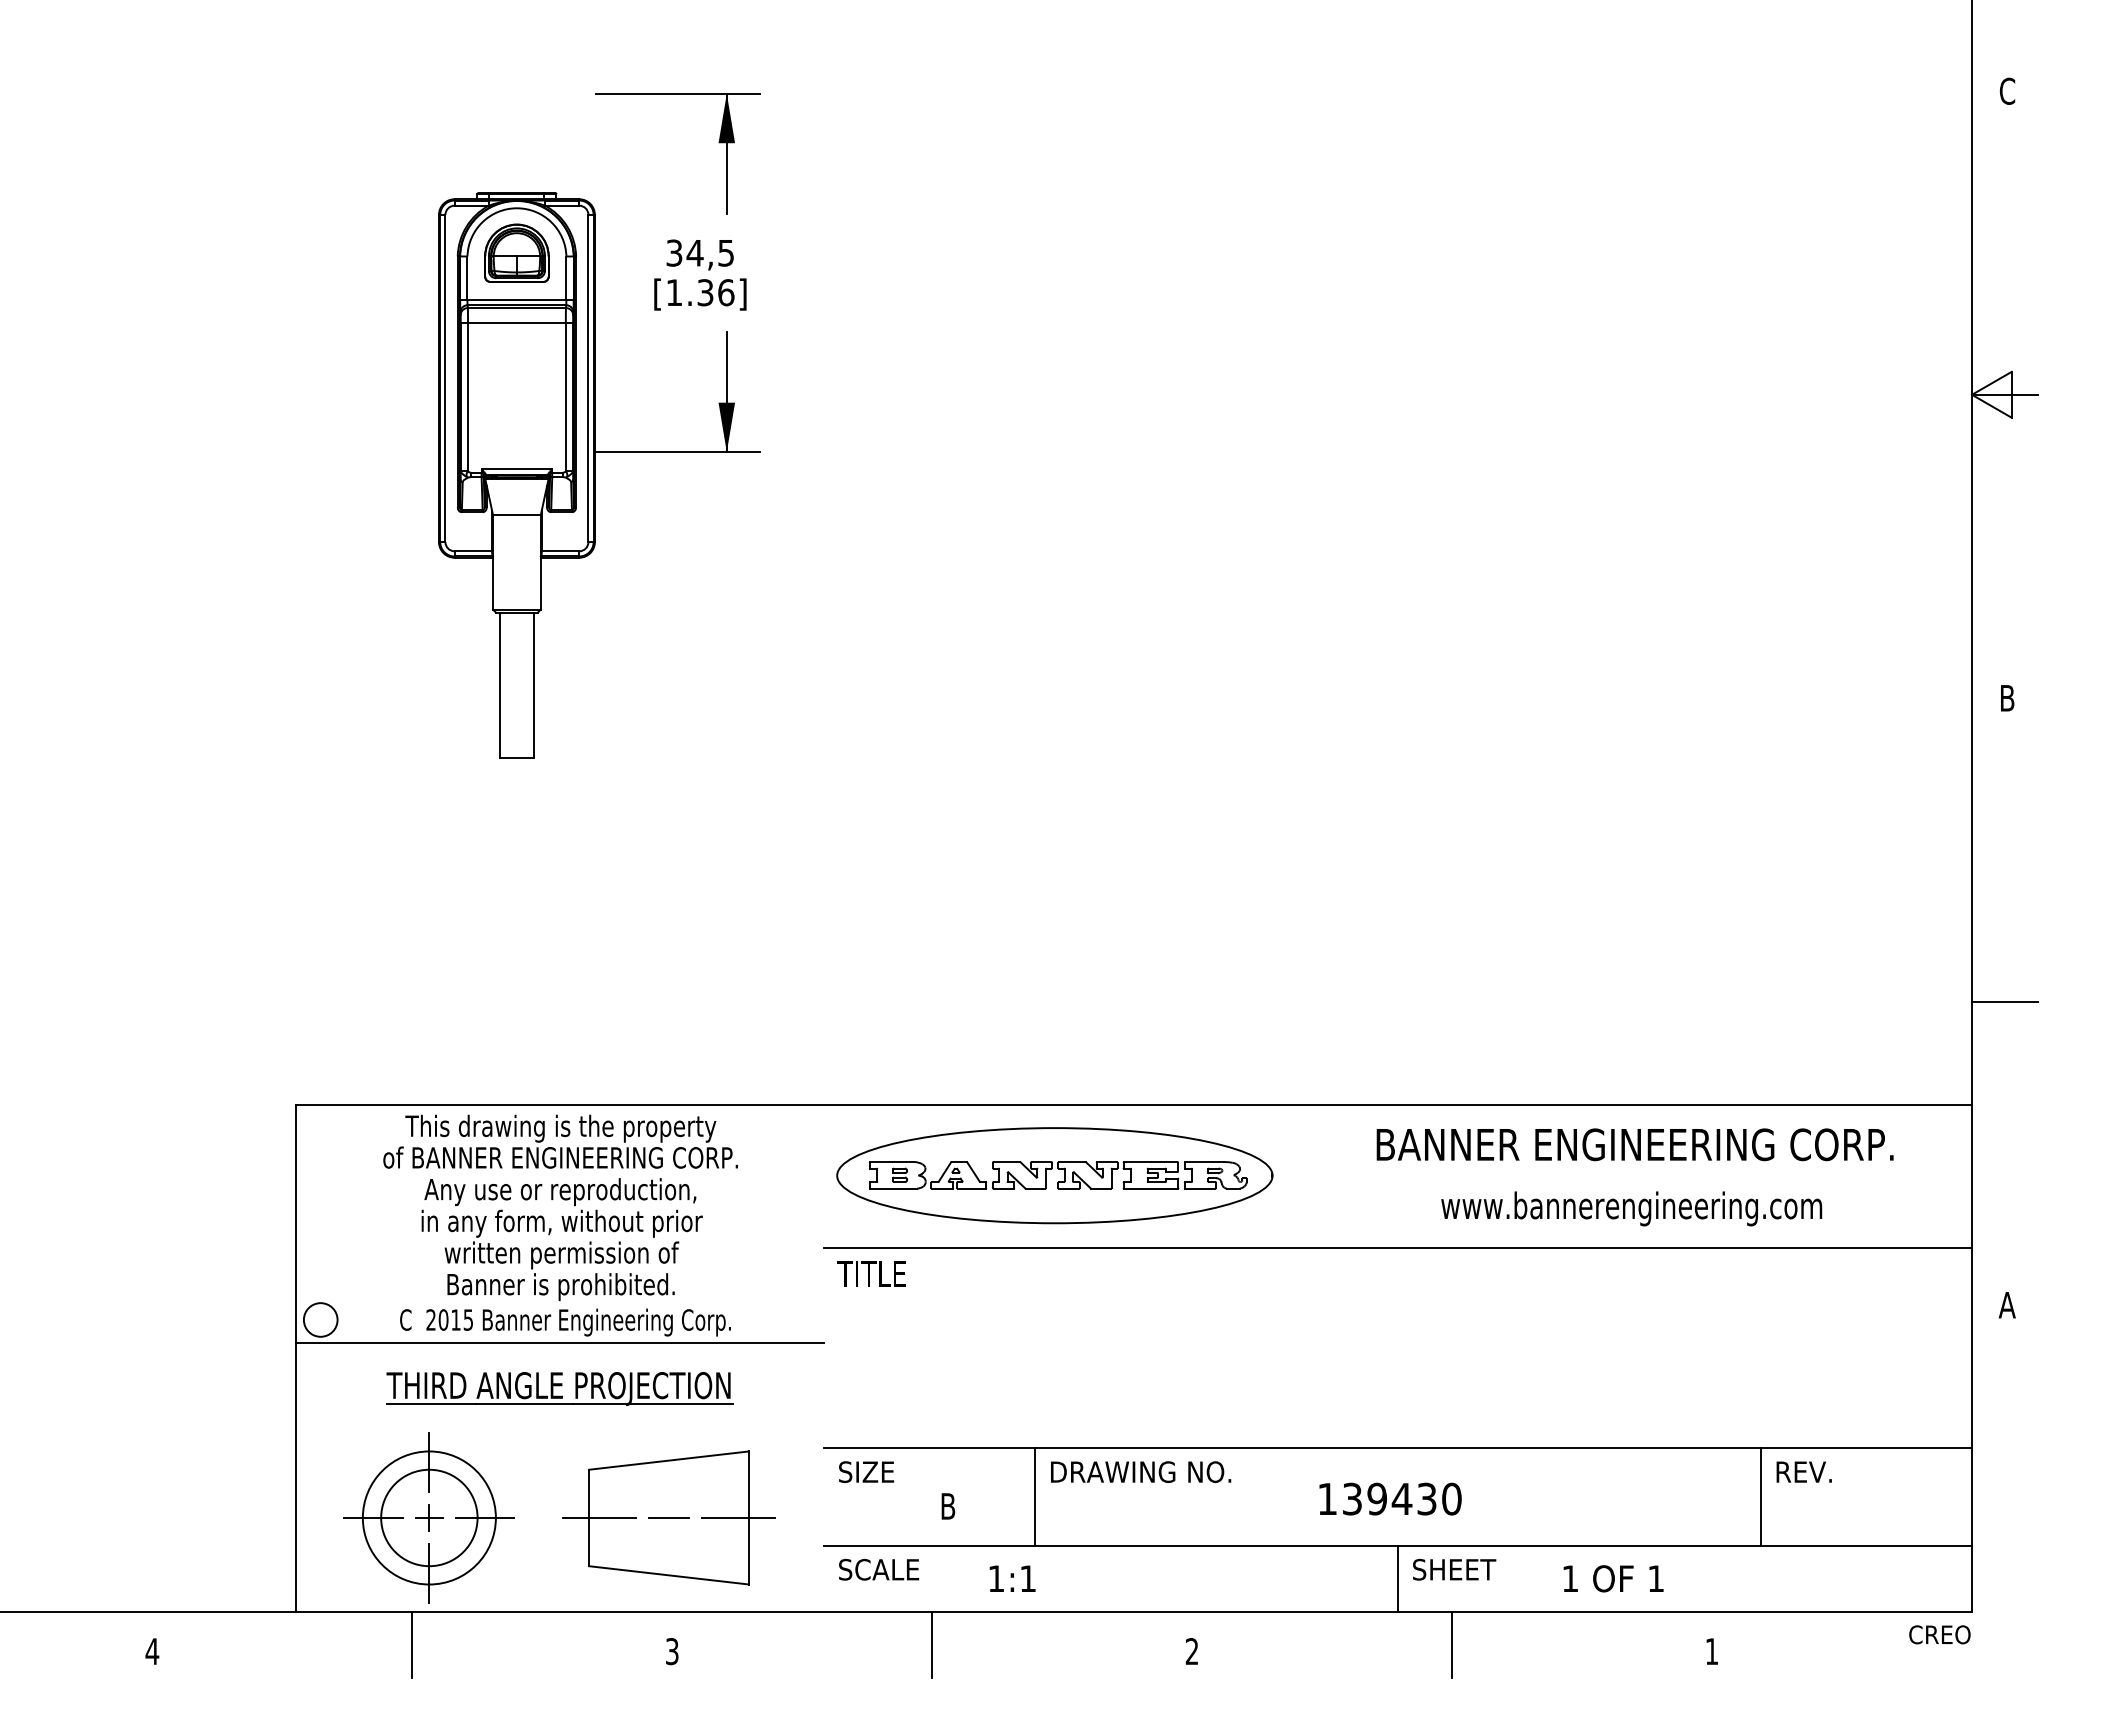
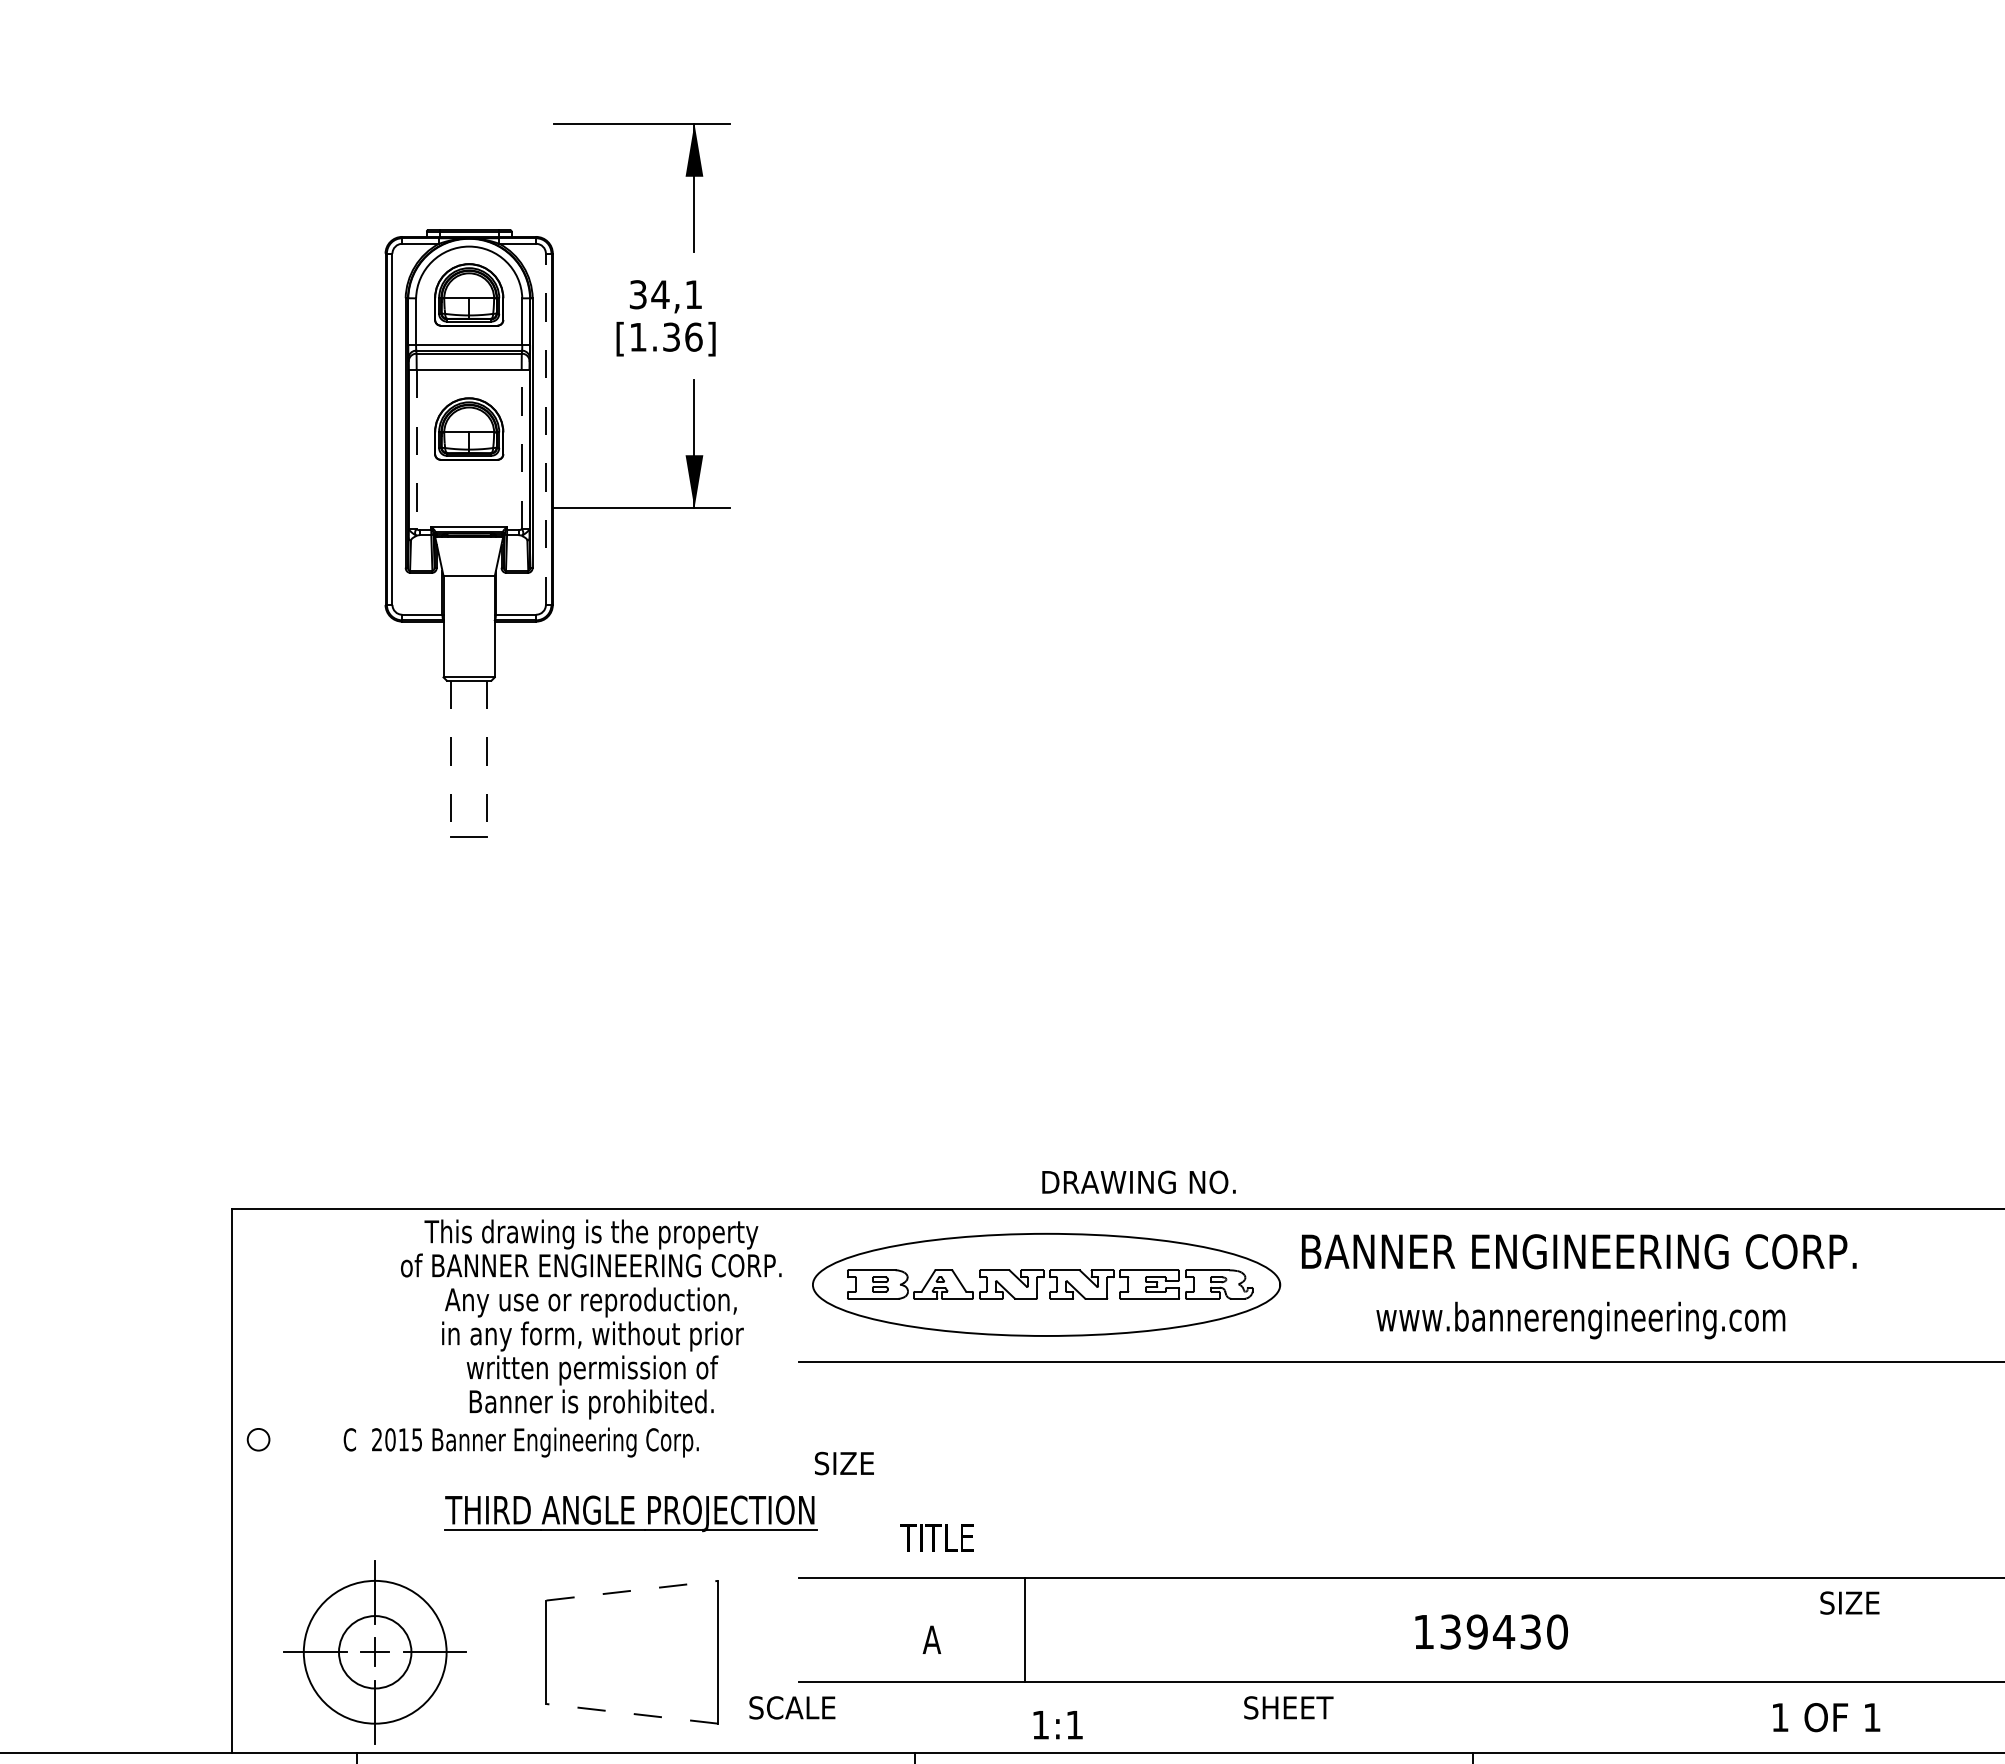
text: (725, 253) -> (693, 295), 34,5 -> 34,1
part: (516, 377) -> (468, 428), added
line: (588, 378) -> (546, 429), solid -> dashed
line: (565, 396) -> (521, 448), solid -> dashed
line: (468, 397) -> (417, 449), solid -> dashed
line: (500, 685) -> (451, 758), solid -> dashed
line: (533, 685) -> (486, 758), solid -> dashed
text: (1634, 1144) -> (1578, 1251), moved
text: (560, 1207) -> (591, 1319), moved
text: (1631, 1208) -> (1580, 1320), moved
text: (871, 1273) -> (936, 1536), moved
circle: (320, 1319) -> (258, 1439), size x0.6
line: (560, 1342) -> (515, 1463), removed
part: (559, 1388) -> (630, 1513), moved
line: (668, 1460) -> (631, 1590), solid -> dashed
text: (866, 1471) -> (844, 1462), moved
text: (1141, 1471) -> (1139, 1181), moved
text: (1803, 1471) -> (1850, 1602), REV. -> SIZE
line: (1760, 1497) -> (1803, 1630), removed
text: (1390, 1498) -> (1491, 1631), moved
text: (947, 1506) -> (931, 1639), B -> A
circle: (429, 1517) -> (375, 1651), size x0.7
line: (598, 1517) -> (556, 1651), removed
line: (668, 1517) -> (631, 1651), removed
line: (738, 1517) -> (706, 1651), removed
text: (879, 1569) -> (792, 1707), moved
text: (1454, 1569) -> (1288, 1707), moved
line: (668, 1575) -> (631, 1714), solid -> dashed
text: (1012, 1578) -> (1057, 1724), moved
text: (1613, 1578) -> (1826, 1717), moved
line: (1398, 1579) -> (1415, 1718), removed

